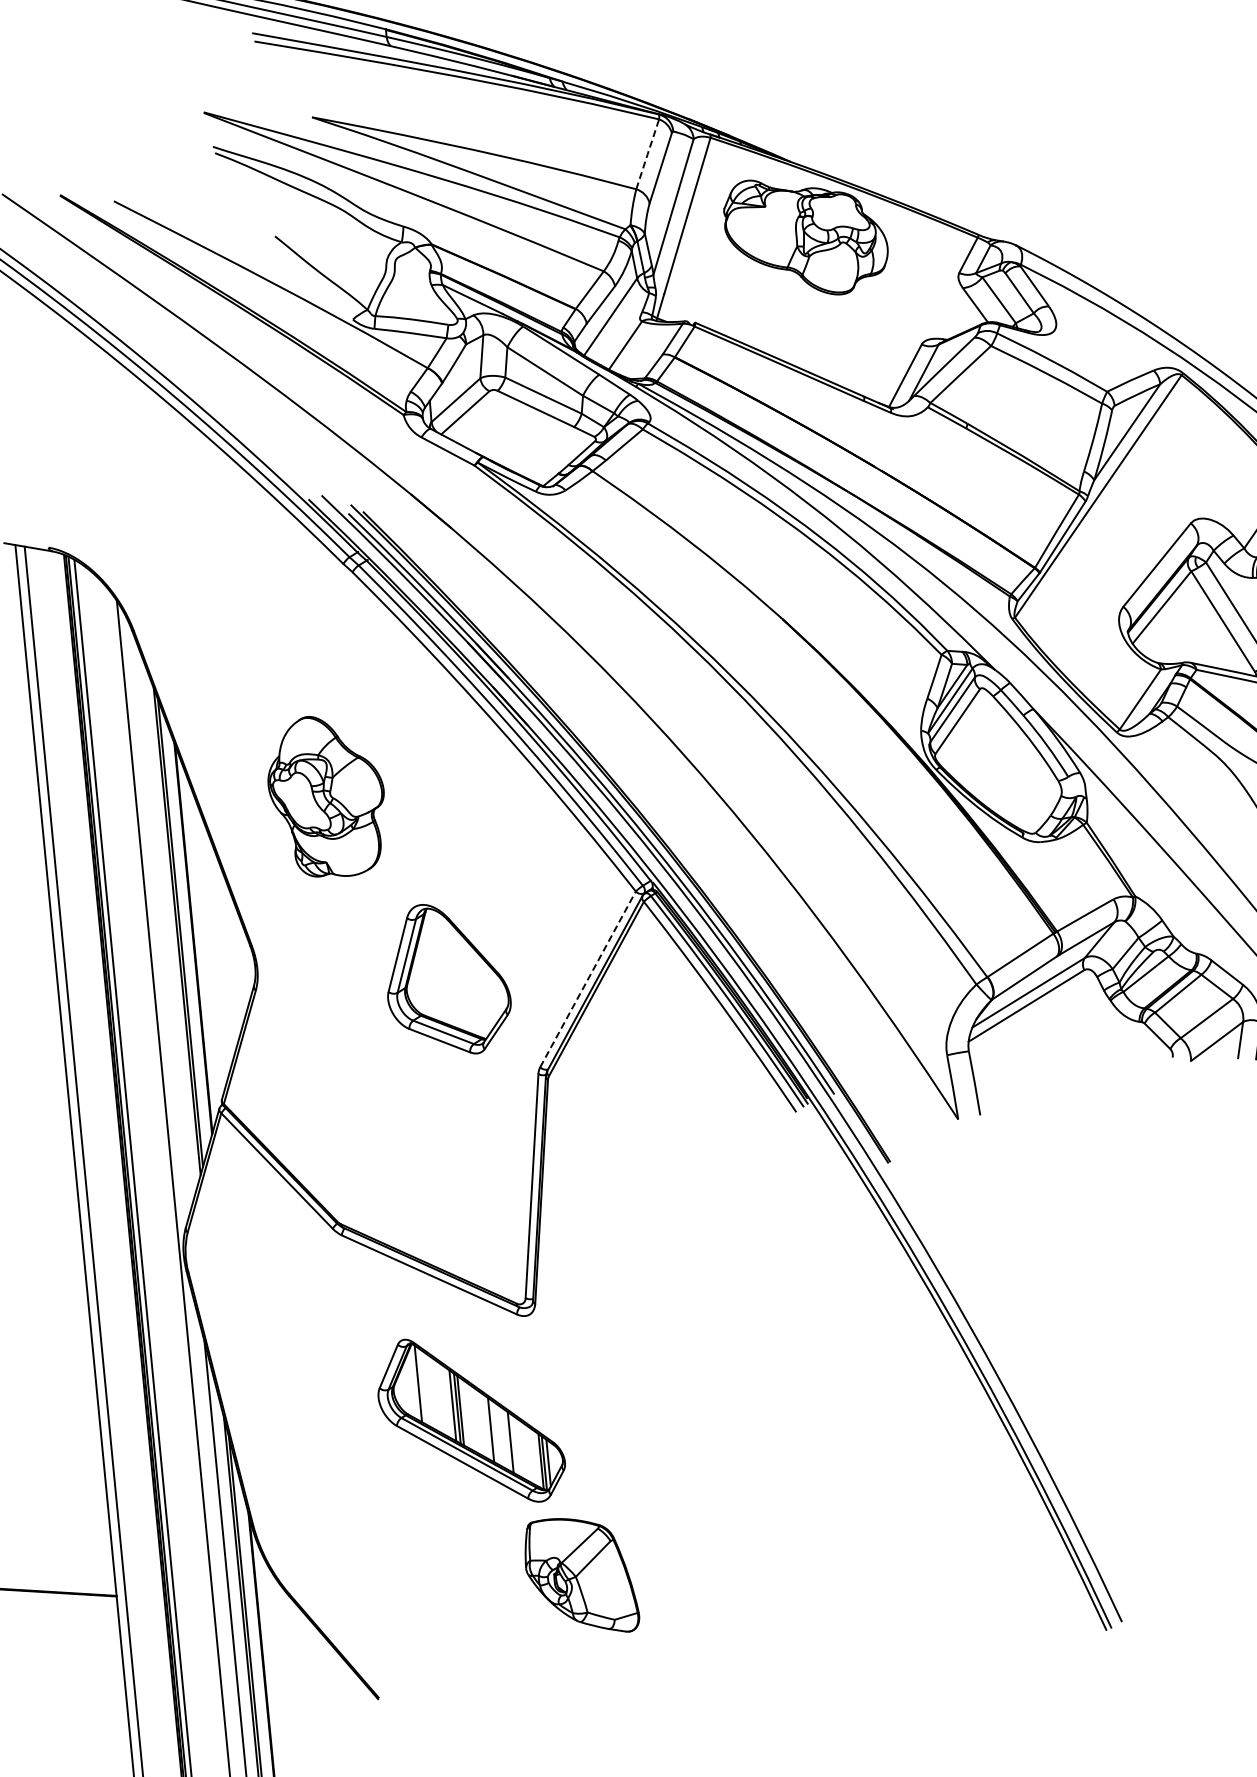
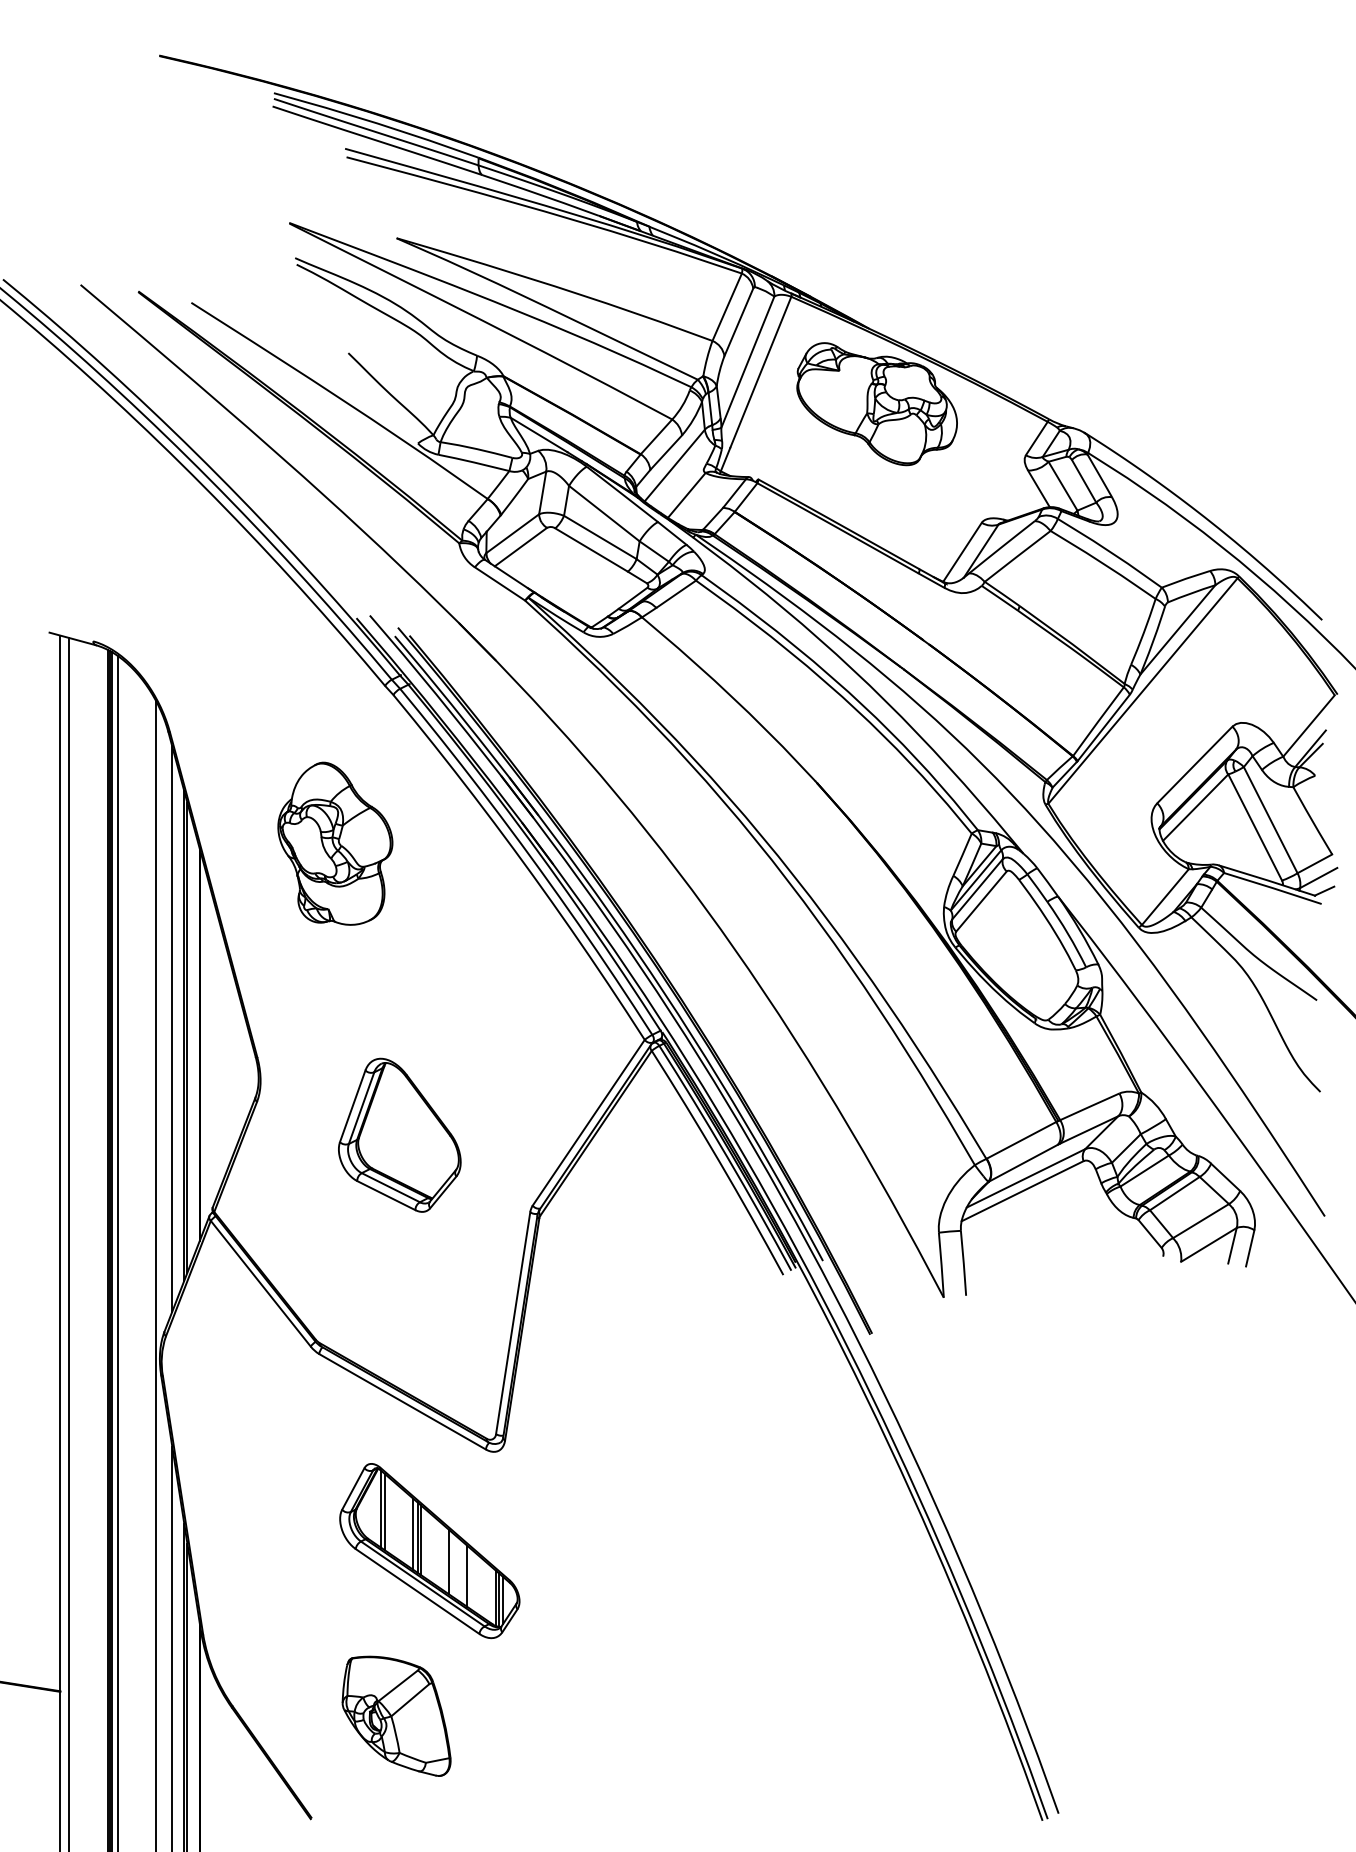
line: (648, 154) -> (727, 307), dashed -> solid
part: (327, 796) -> (335, 843), moved
line: (164, 925) -> (172, 1028), added
part: (447, 978) -> (399, 1134), moved
line: (588, 979) -> (589, 1122), dashed -> solid
line: (422, 1385) -> (384, 1511), added
part: (580, 1575) -> (396, 1715), moved

